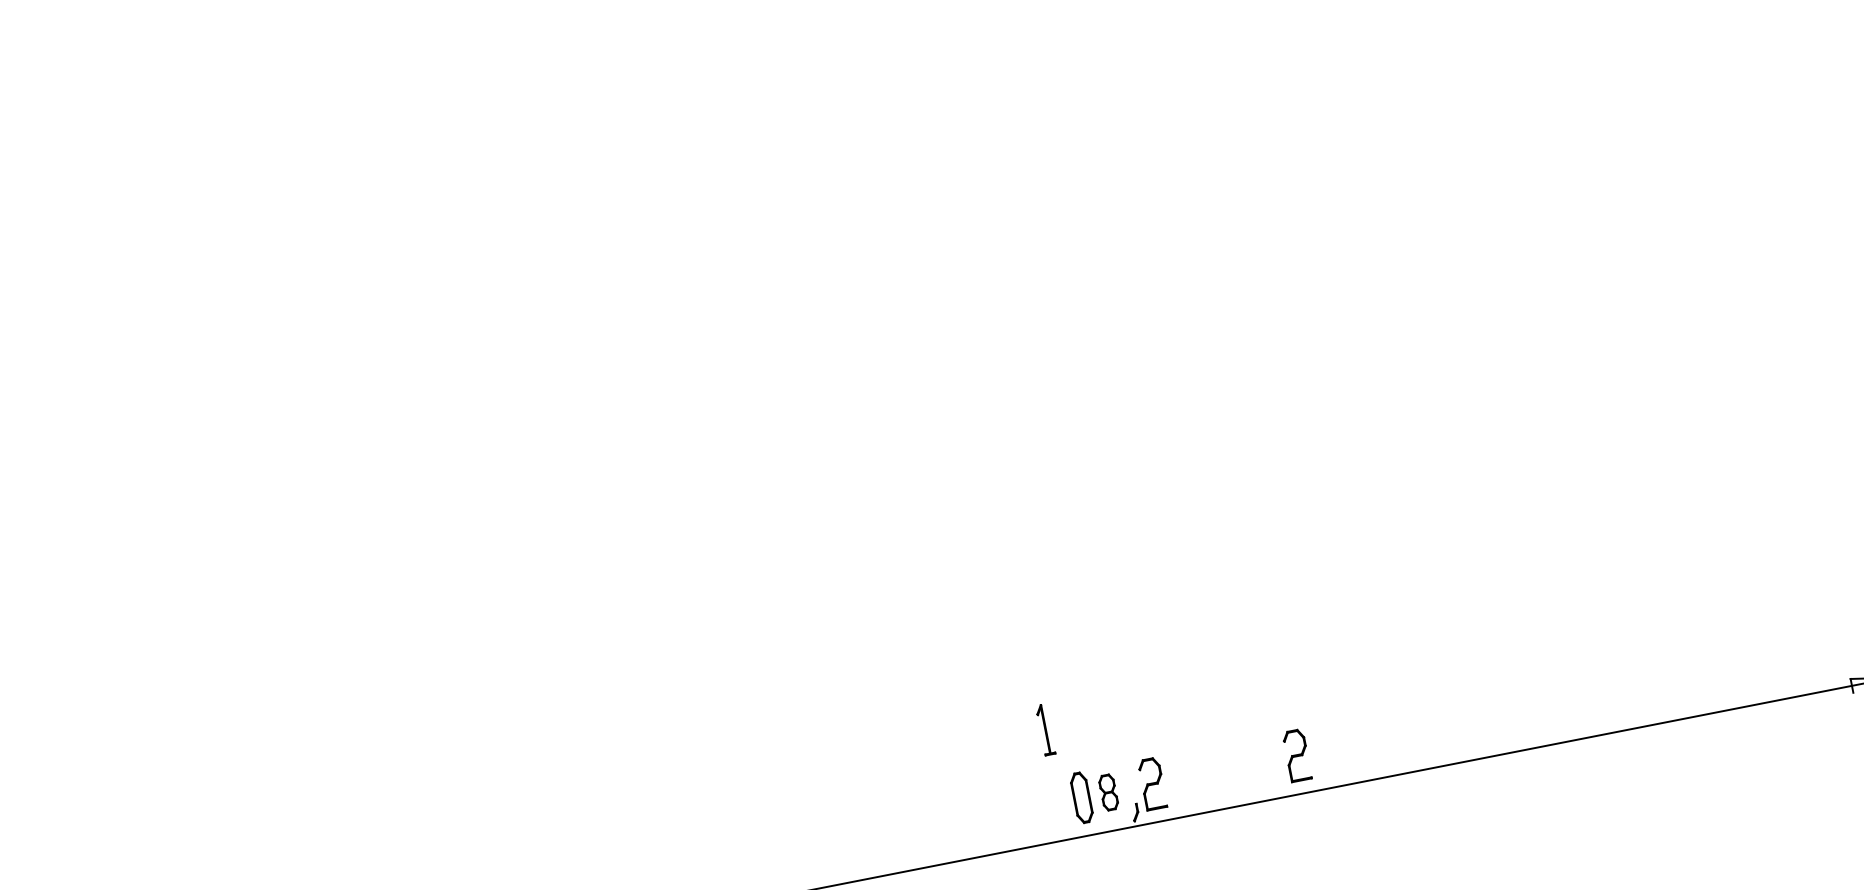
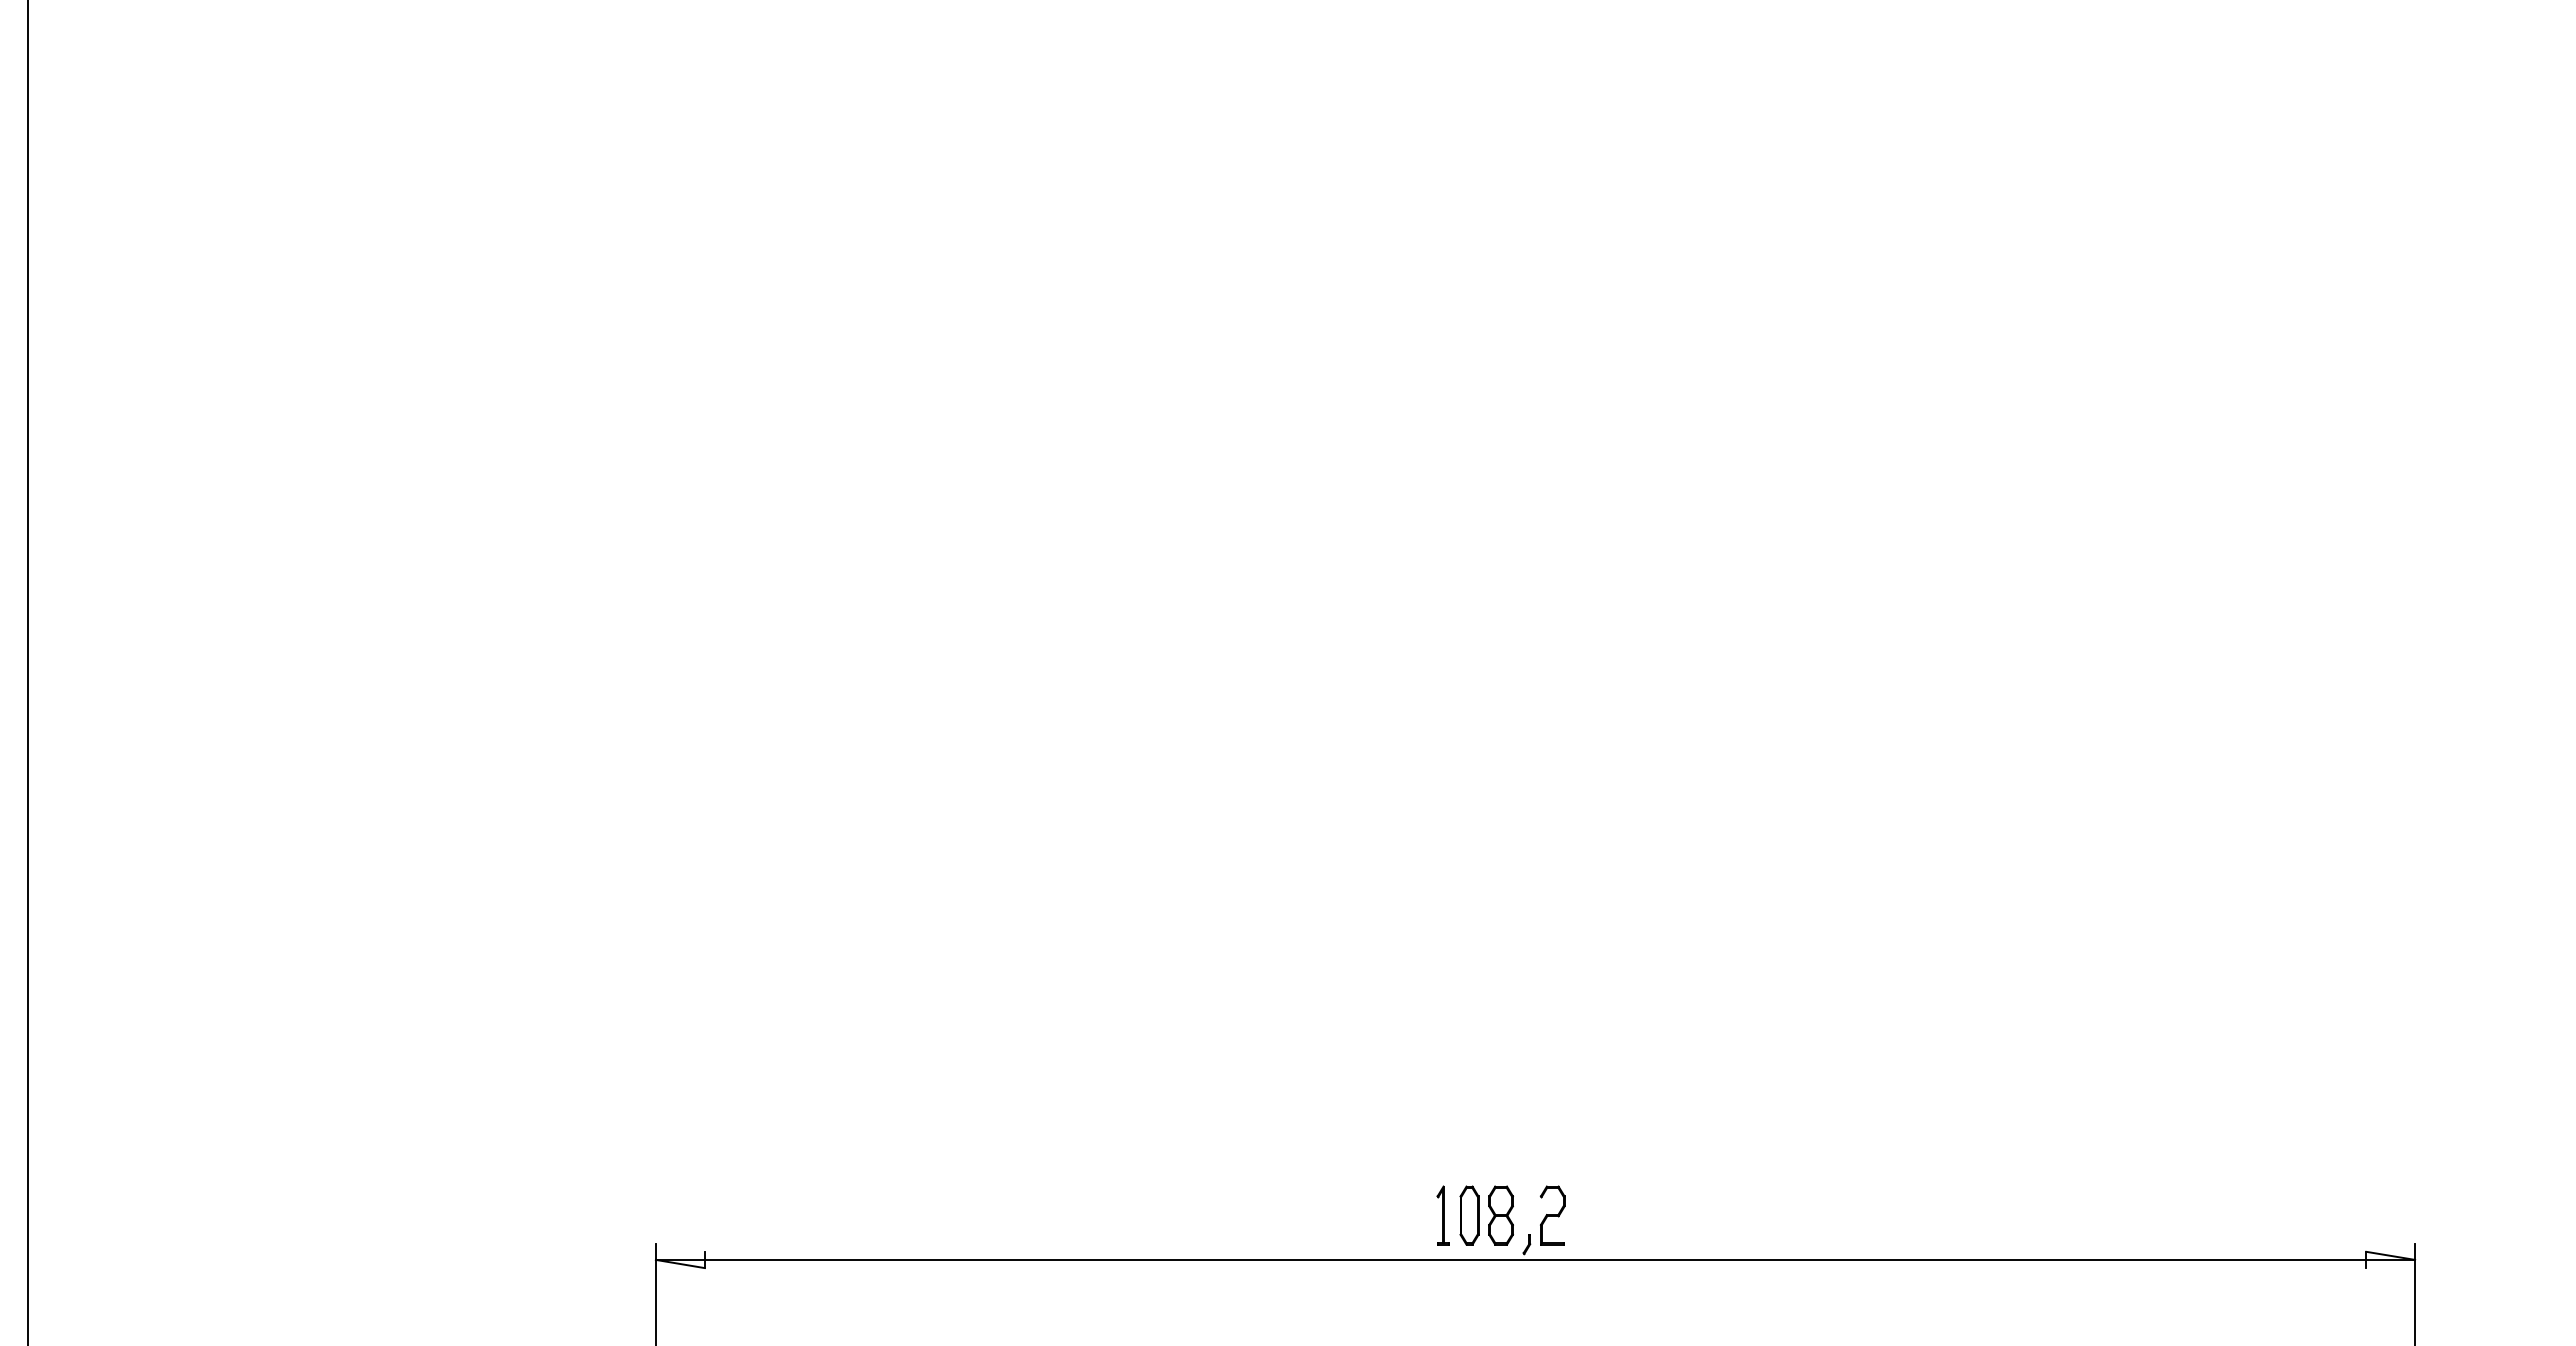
part: (1044, 729) -> (1442, 1215), moved
part: (1296, 755) -> (1722, 1215), removed
part: (1108, 792) -> (1500, 1215), size x1.43

